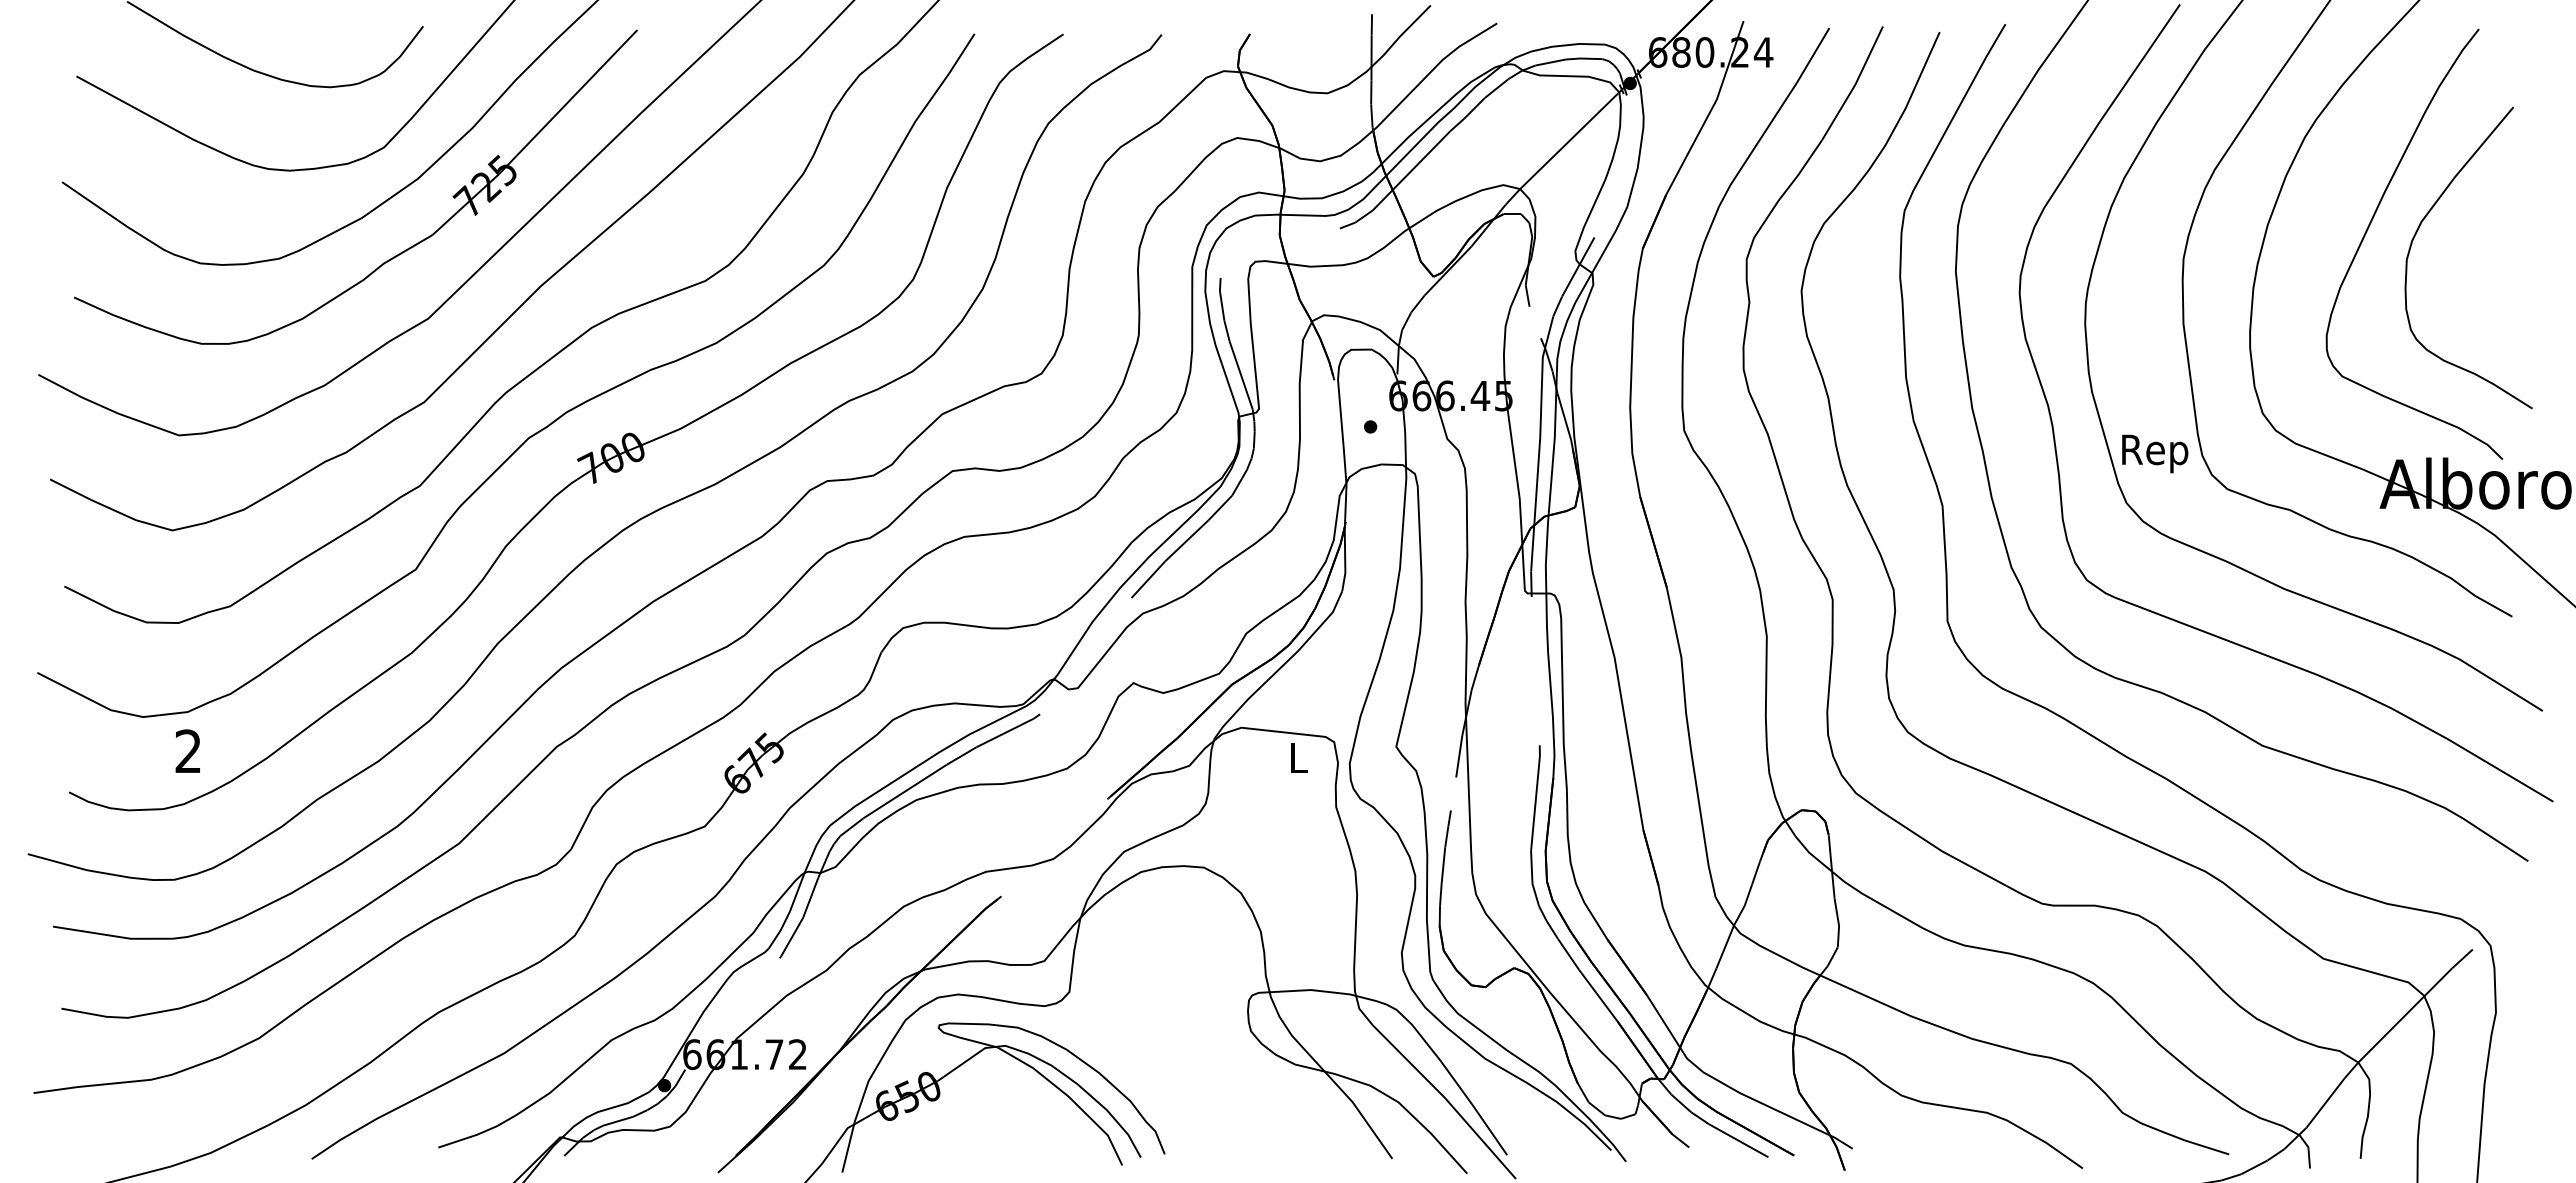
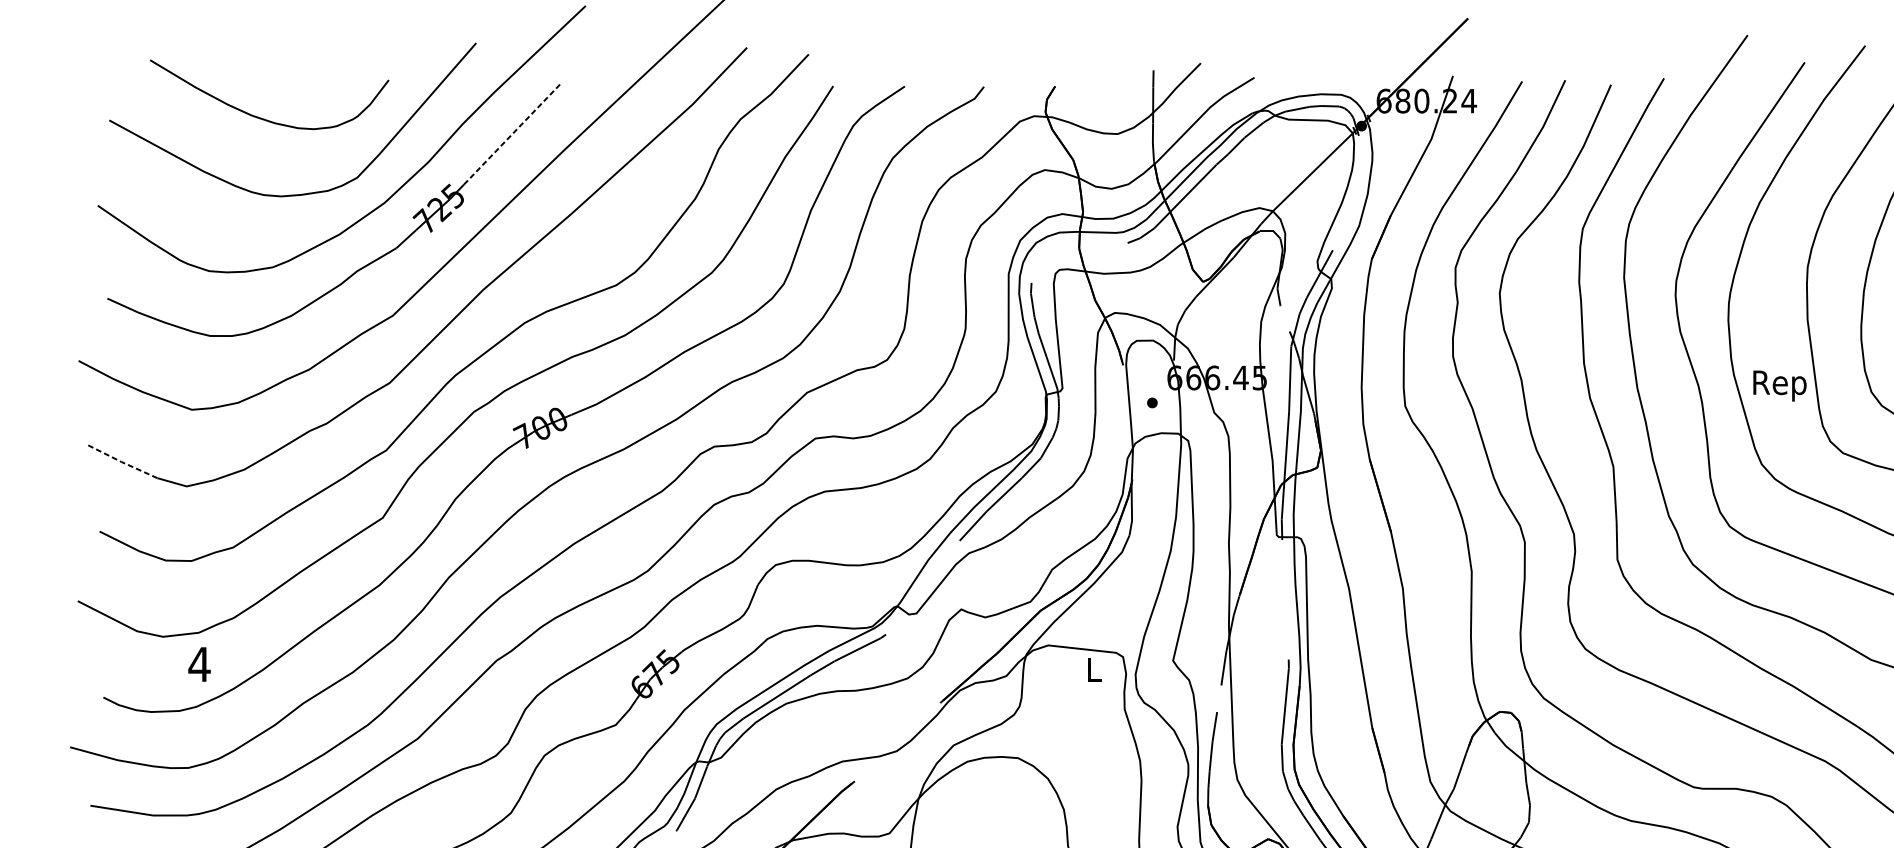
line: (577, 92) -> (513, 133), solid -> dashed
text: (2155, 453) -> (1780, 385), moved
line: (92, 500) -> (122, 462), solid -> dashed
text: (188, 750) -> (199, 663), 2 -> 4

